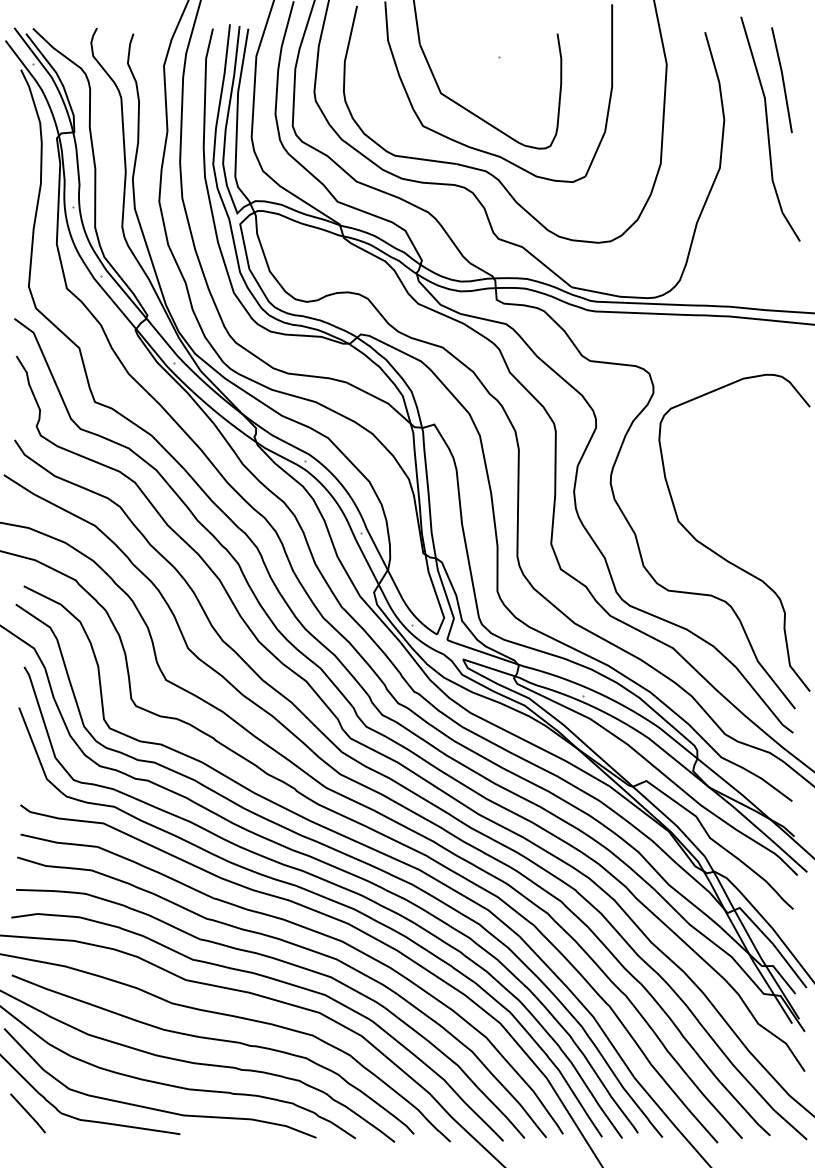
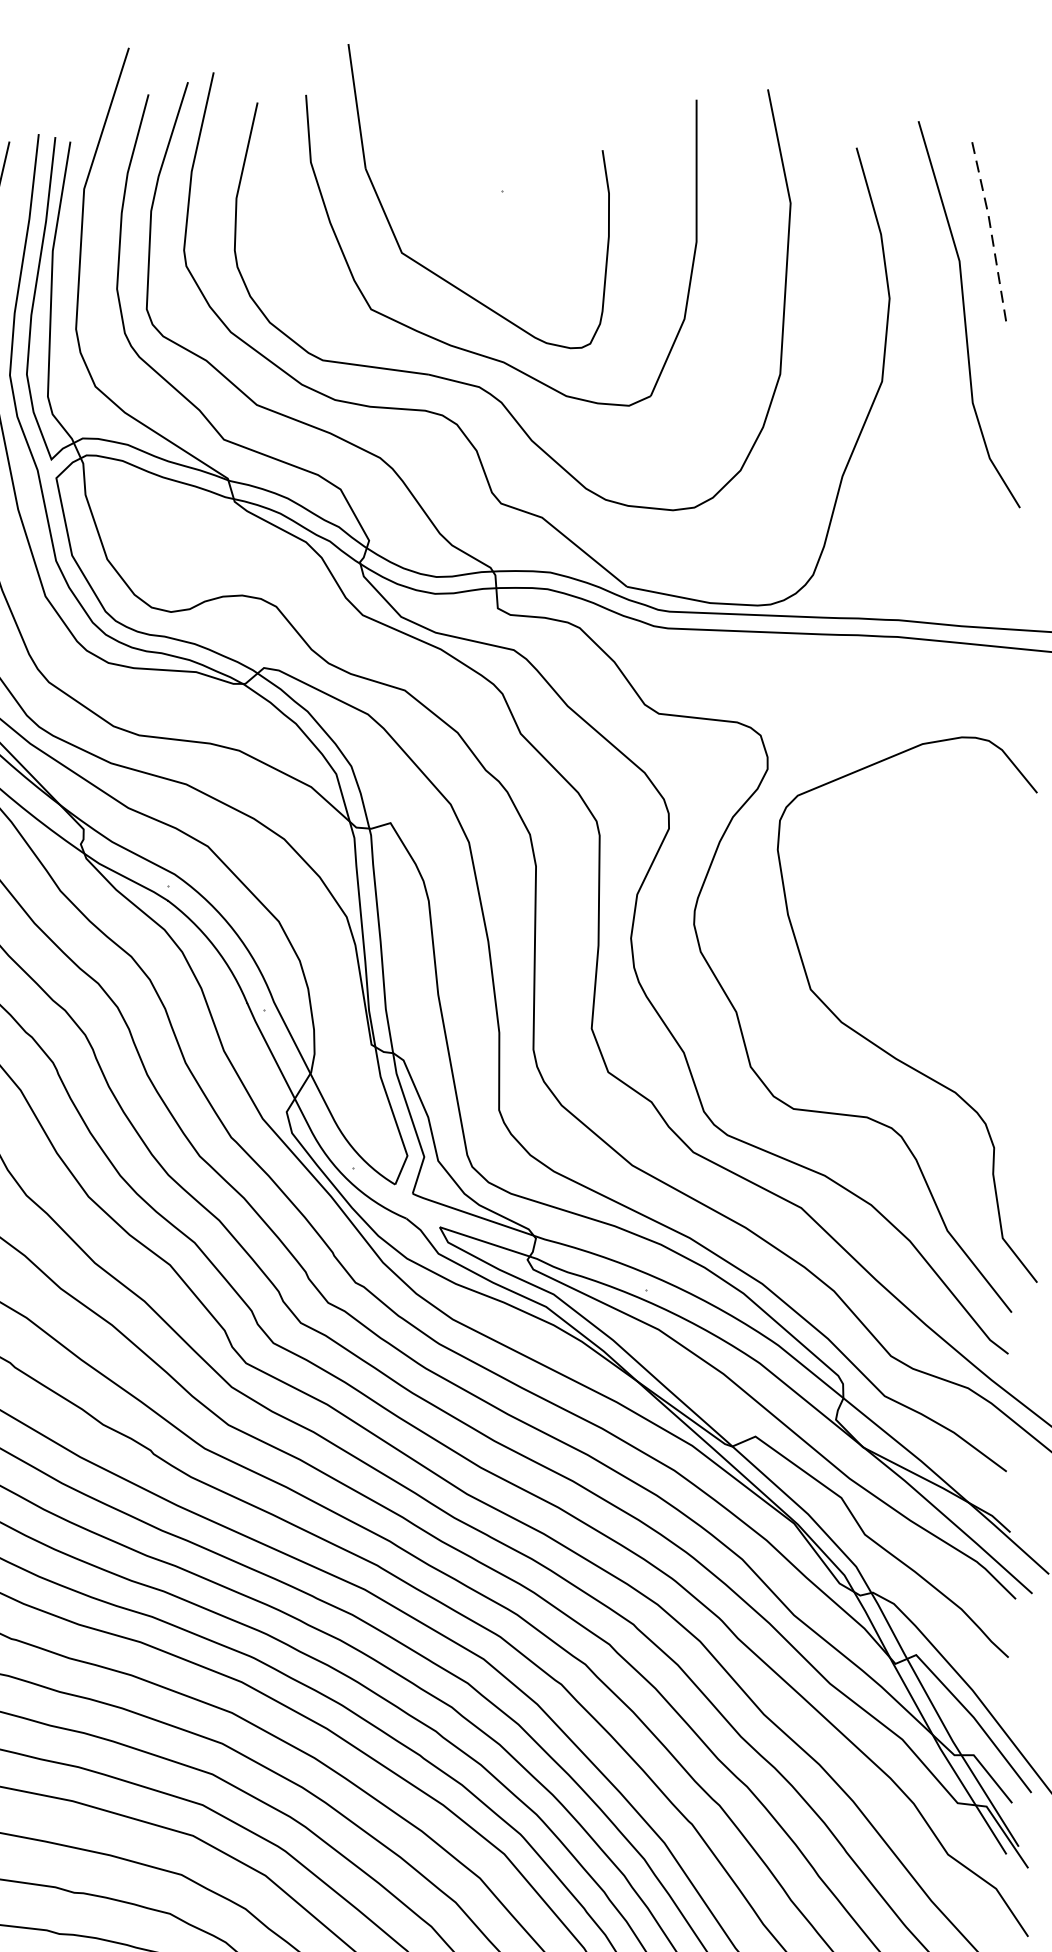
line: (783, 79) -> (991, 229), solid -> dashed

